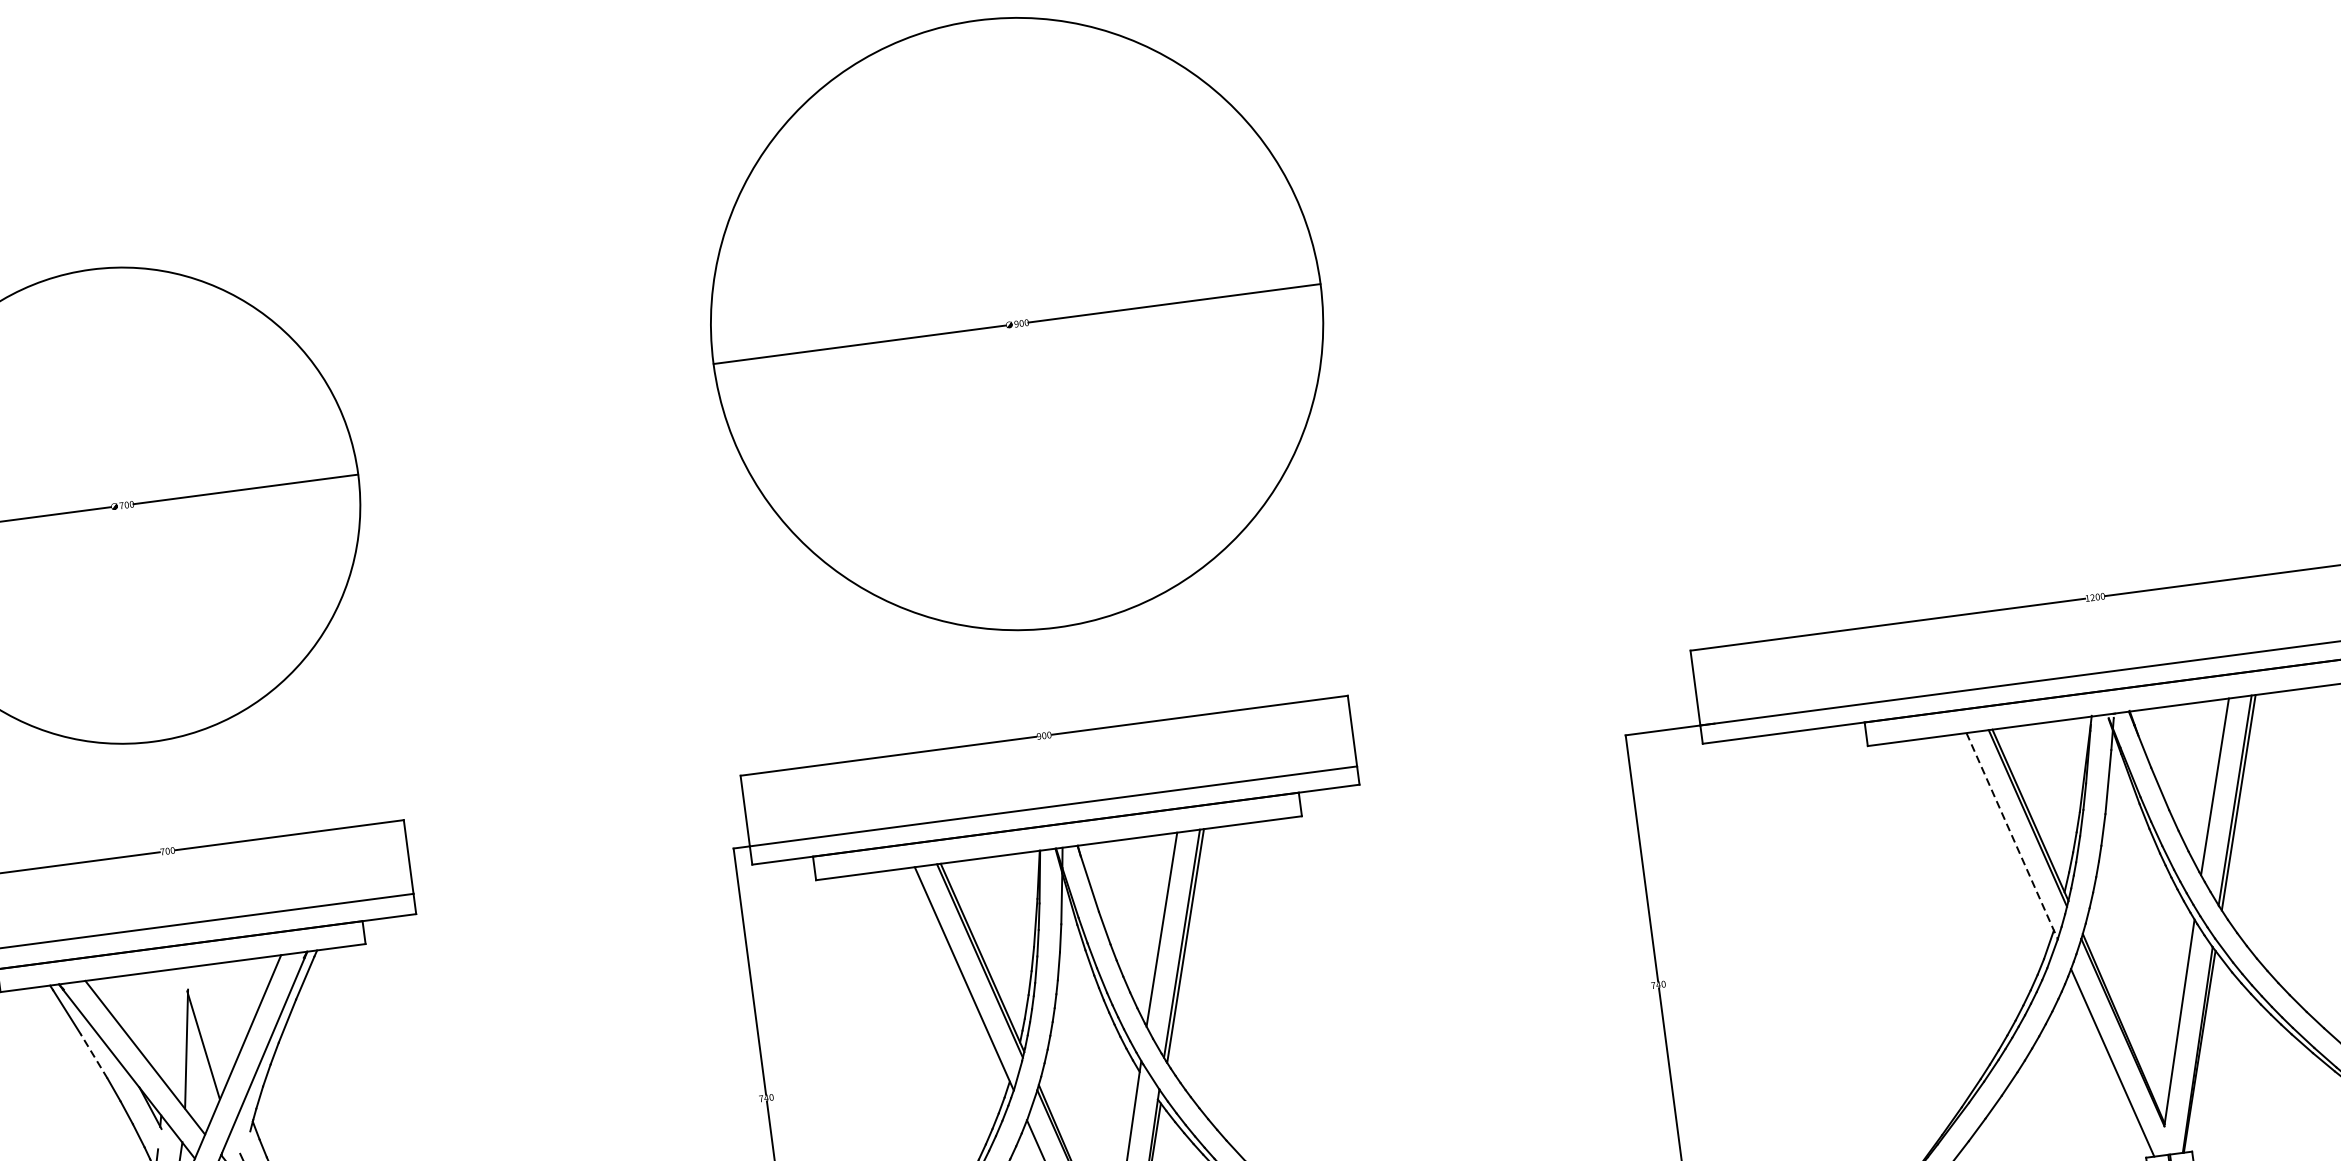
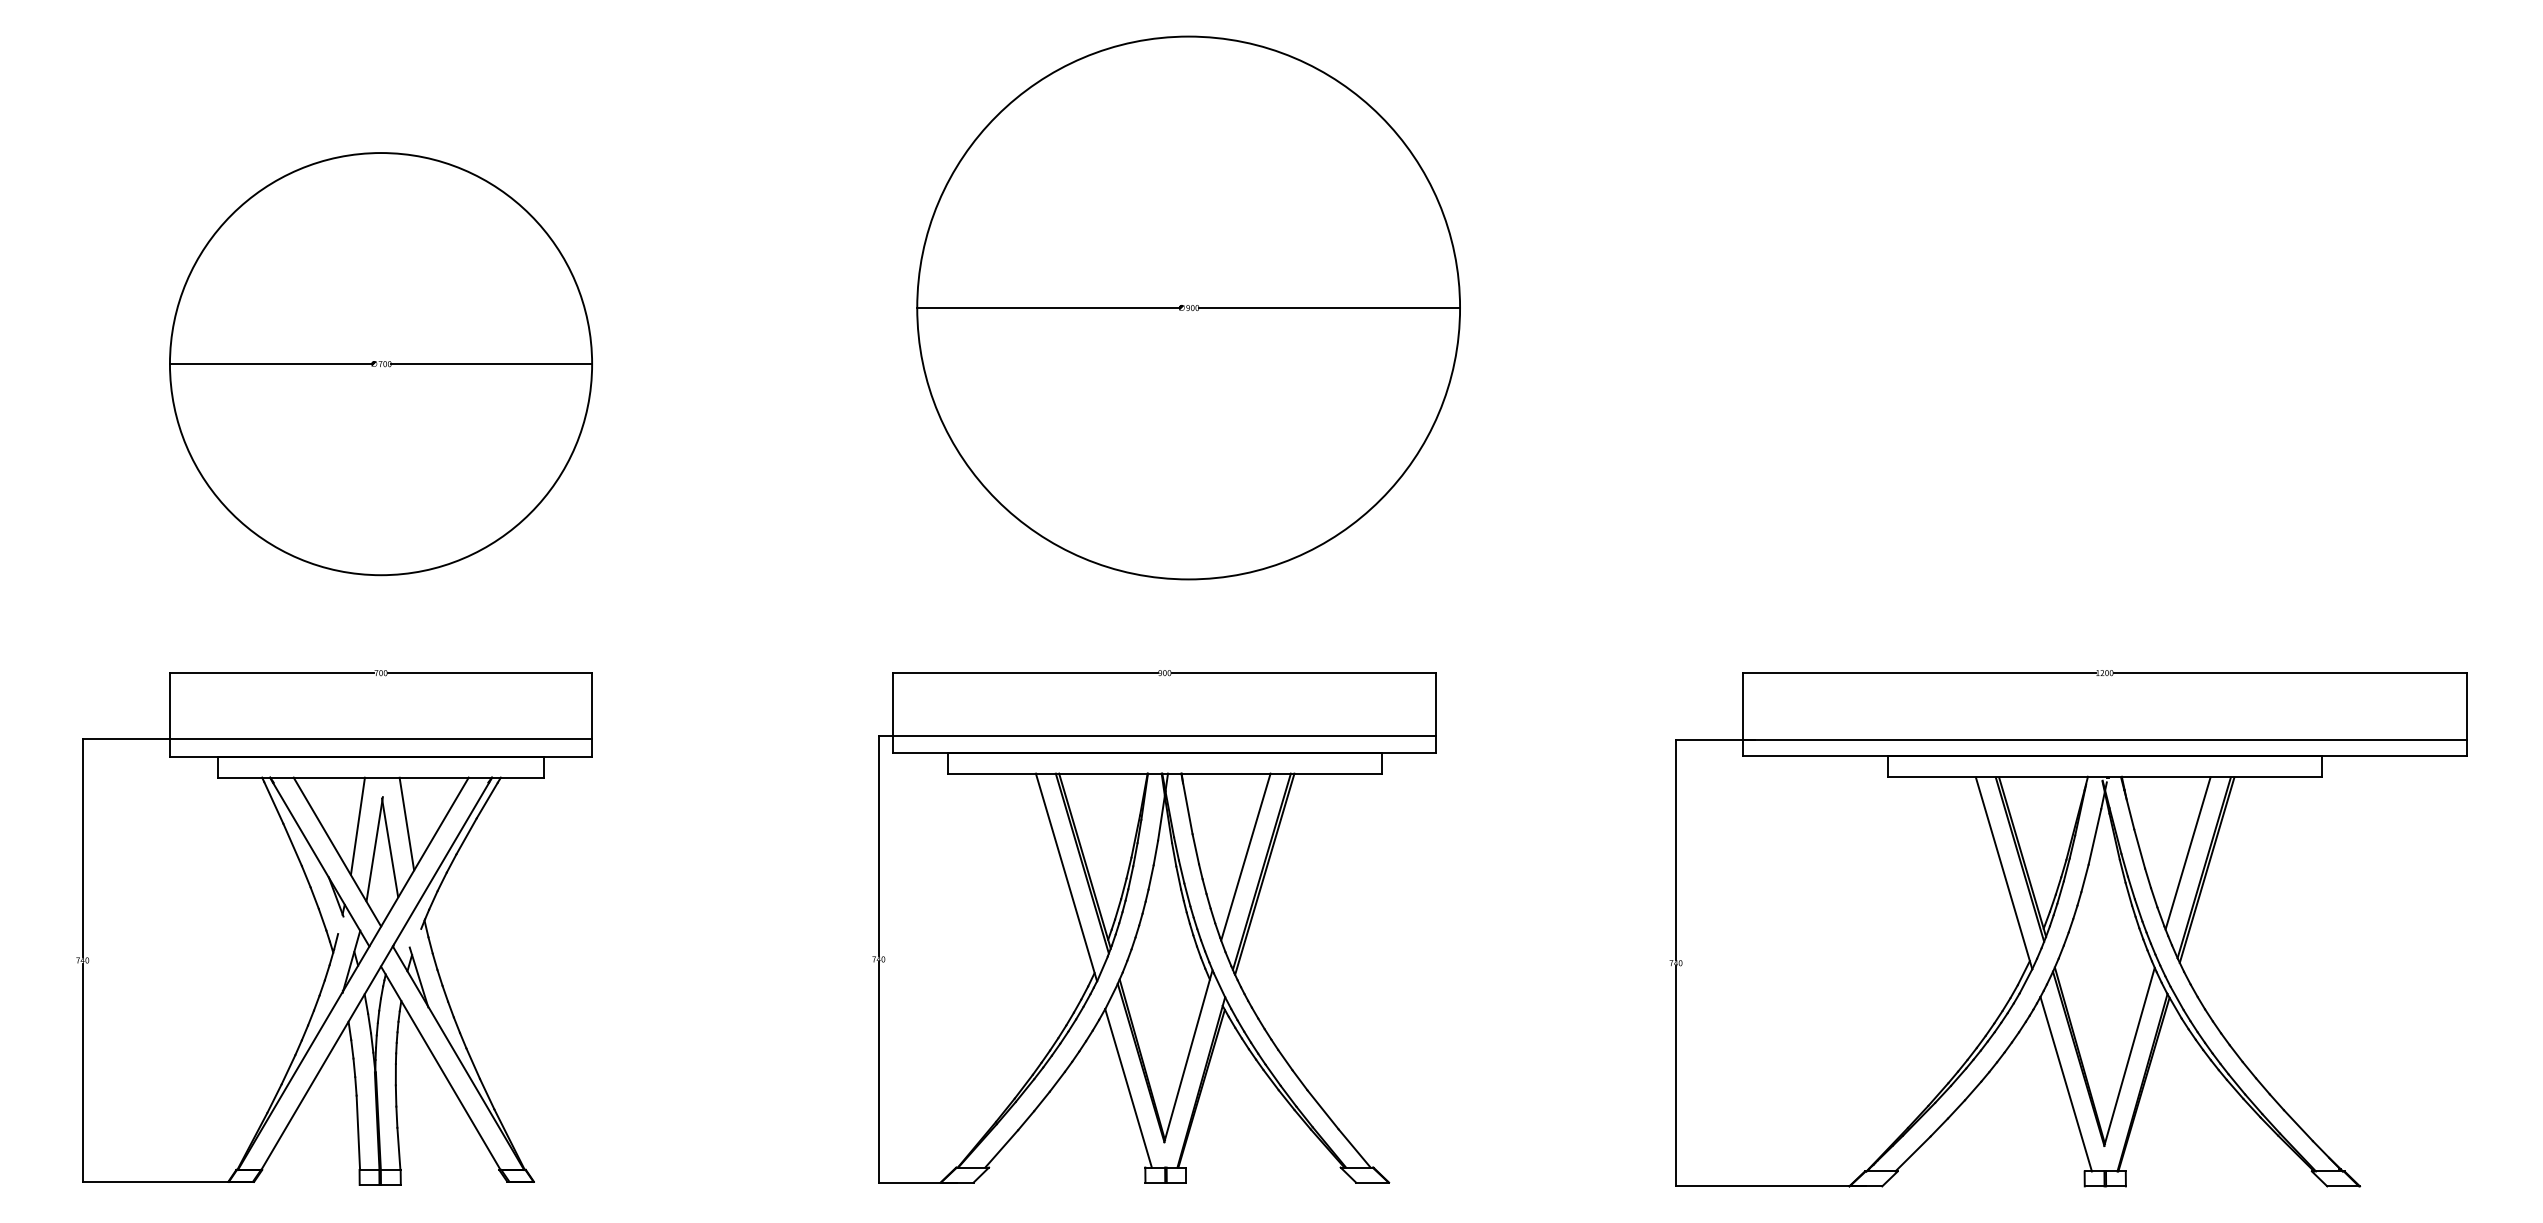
line: (2012, 836) -> (2004, 873), dashed -> solid
line: (218, 1015) -> (406, 823), added
line: (163, 1025) -> (357, 825), added
line: (93, 1055) -> (292, 844), dashed -> solid

